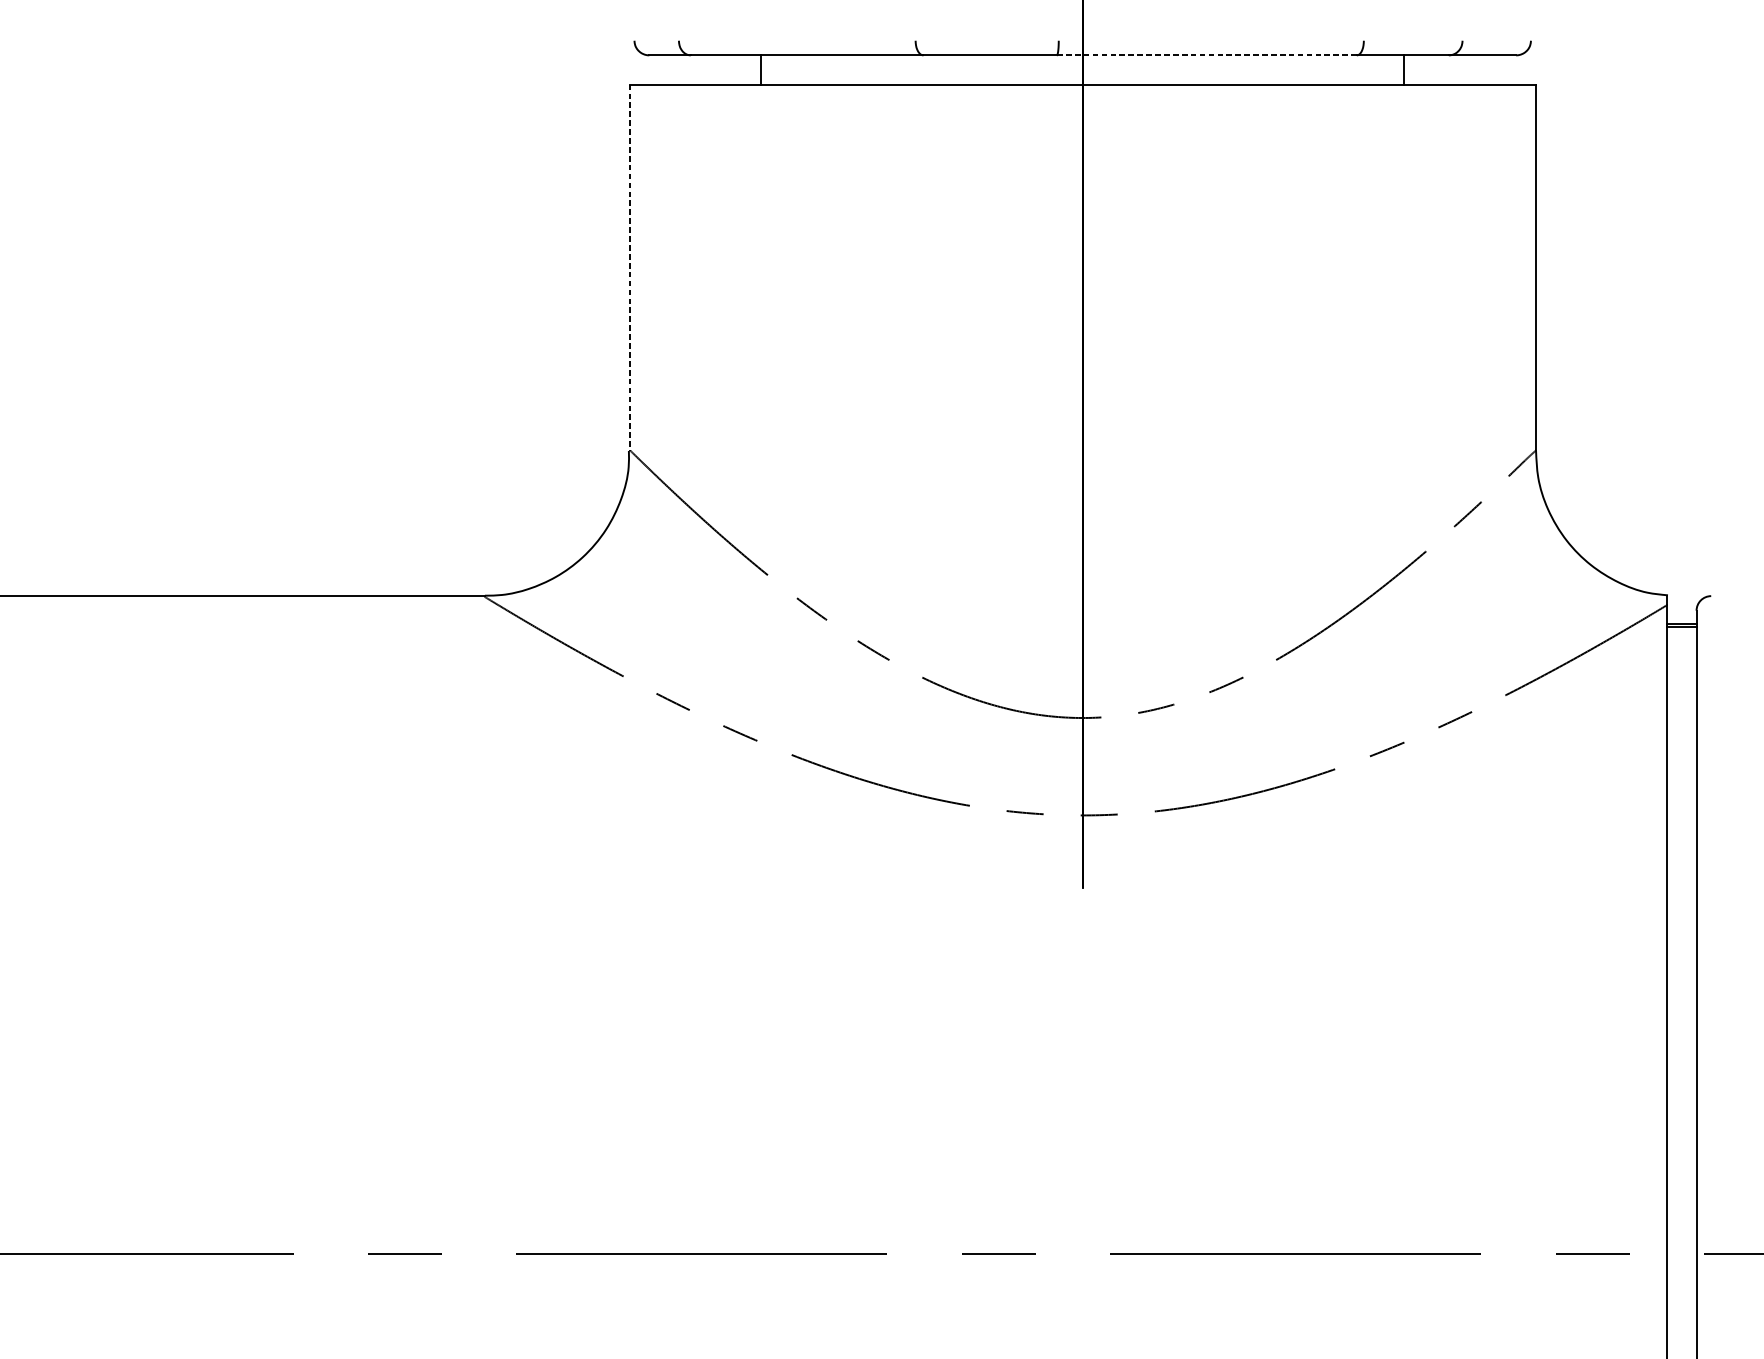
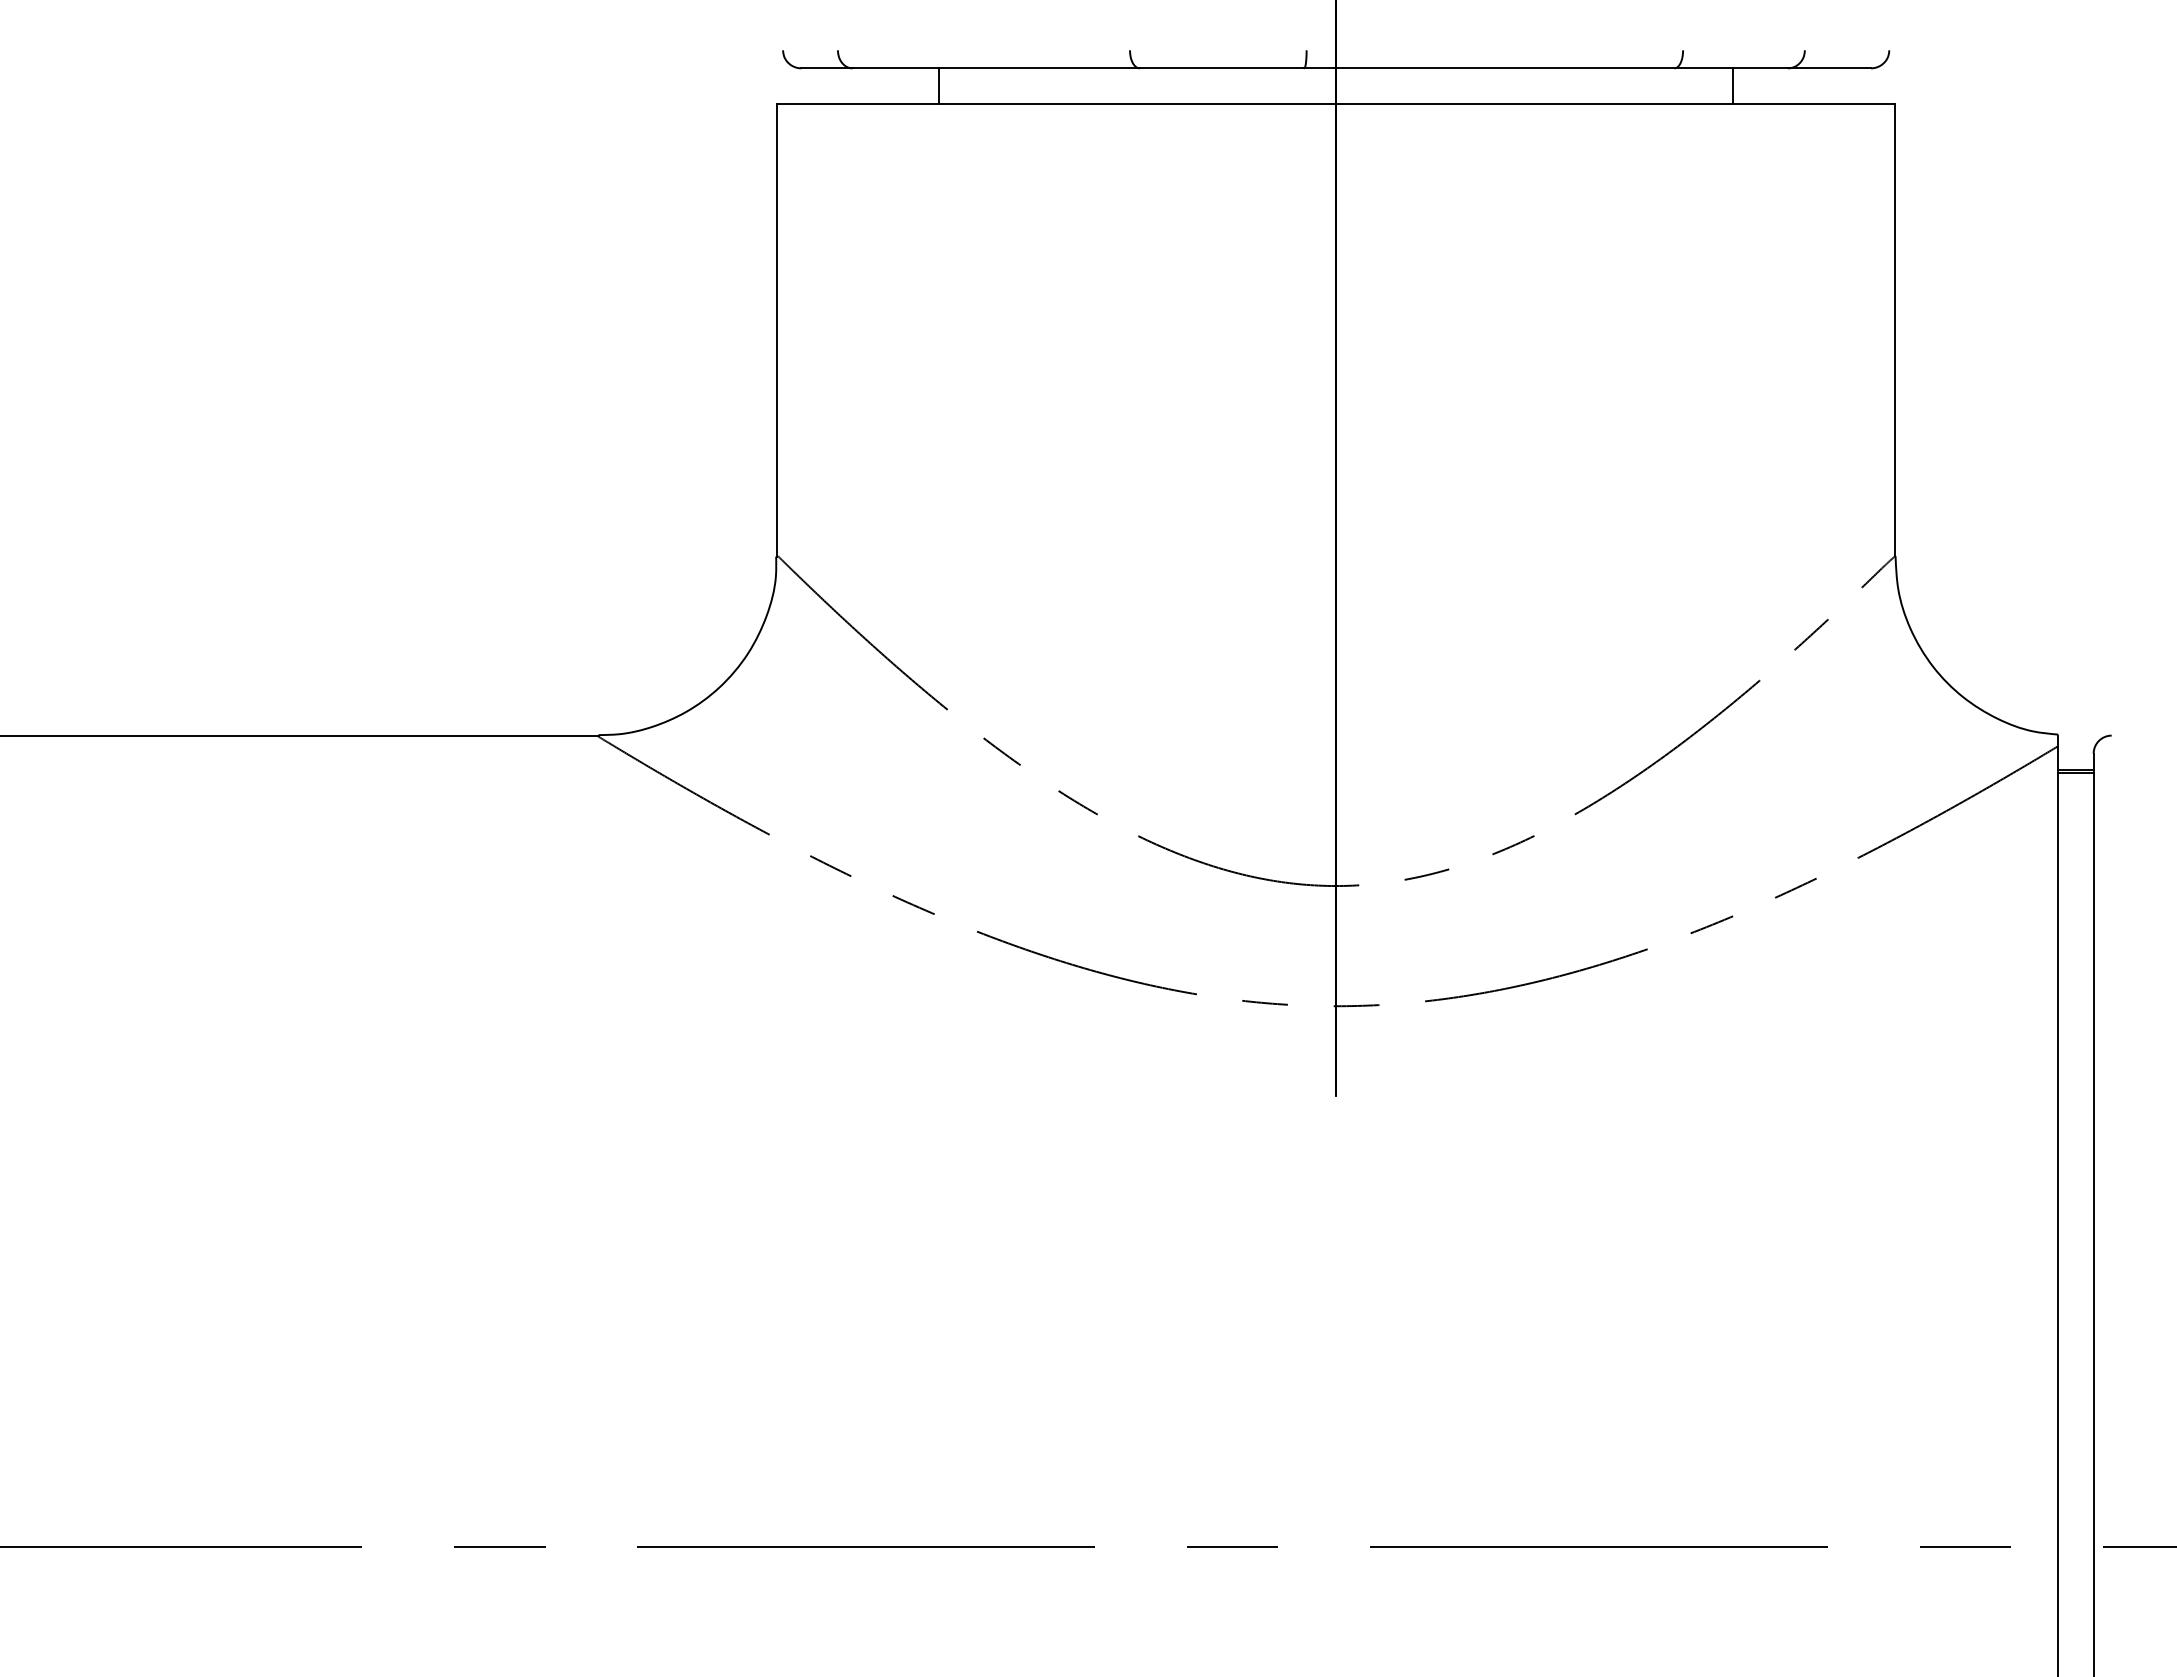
line: (1206, 55) -> (1488, 68), dashed -> solid
line: (629, 267) -> (777, 330), dashed -> solid

